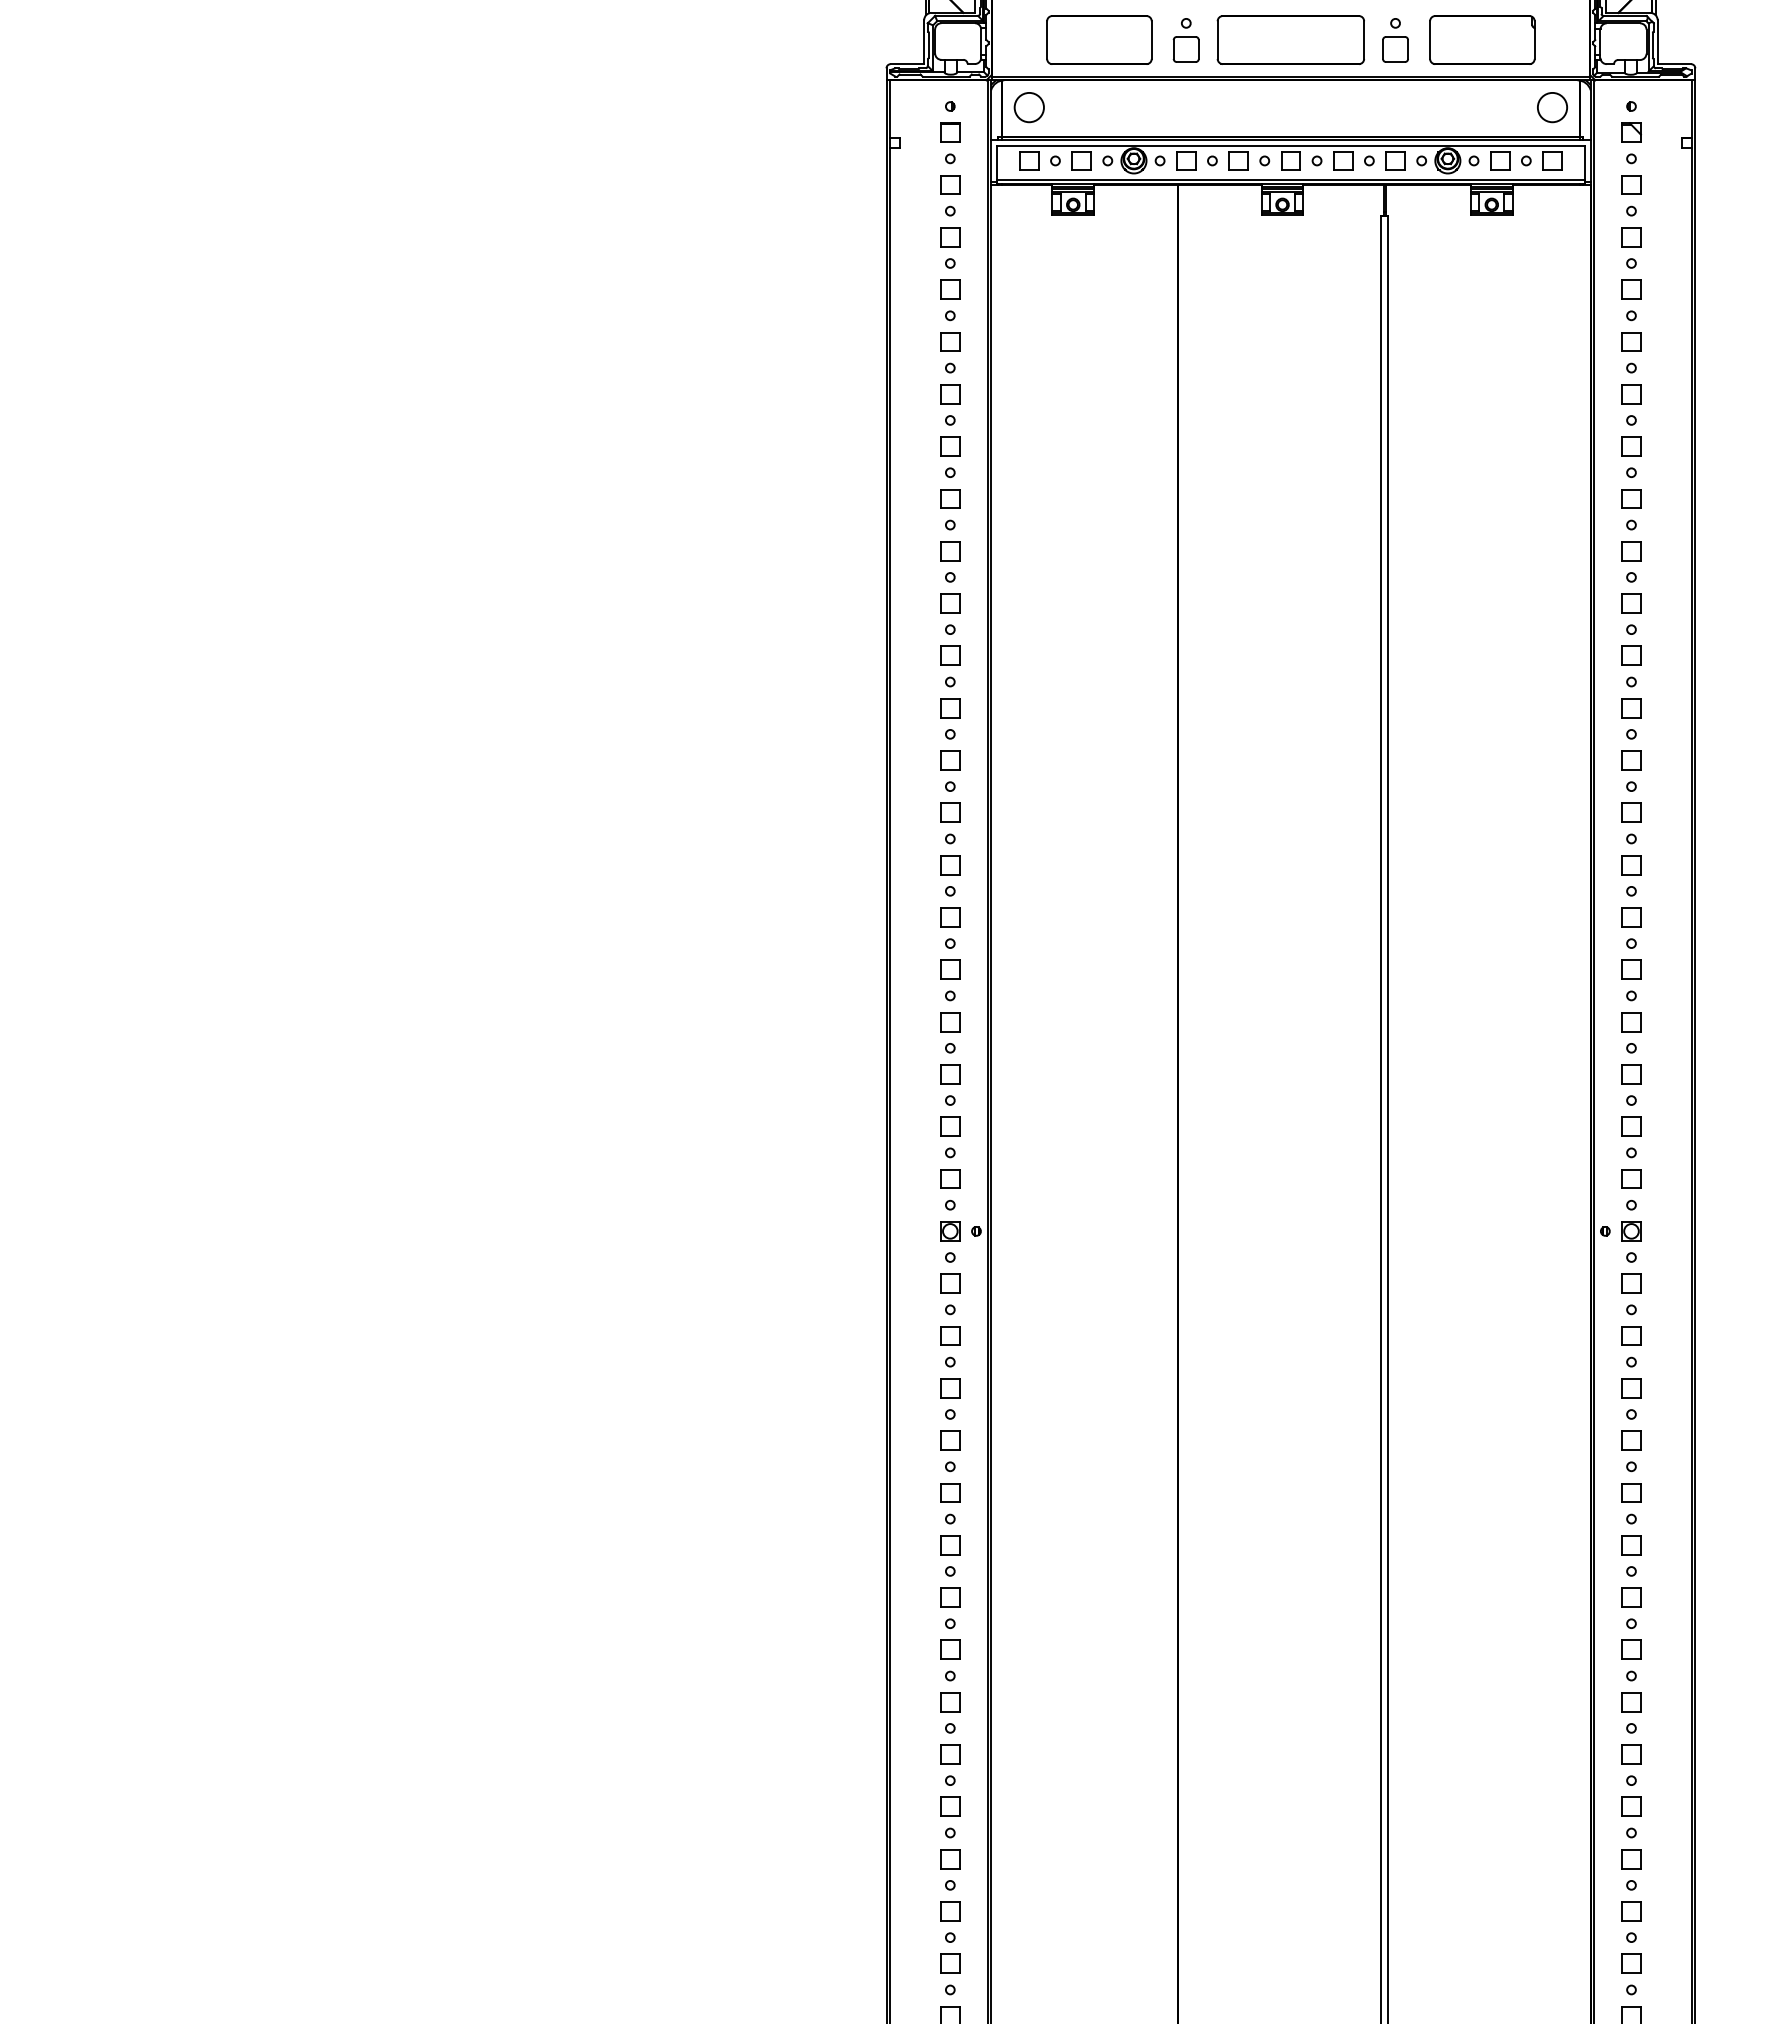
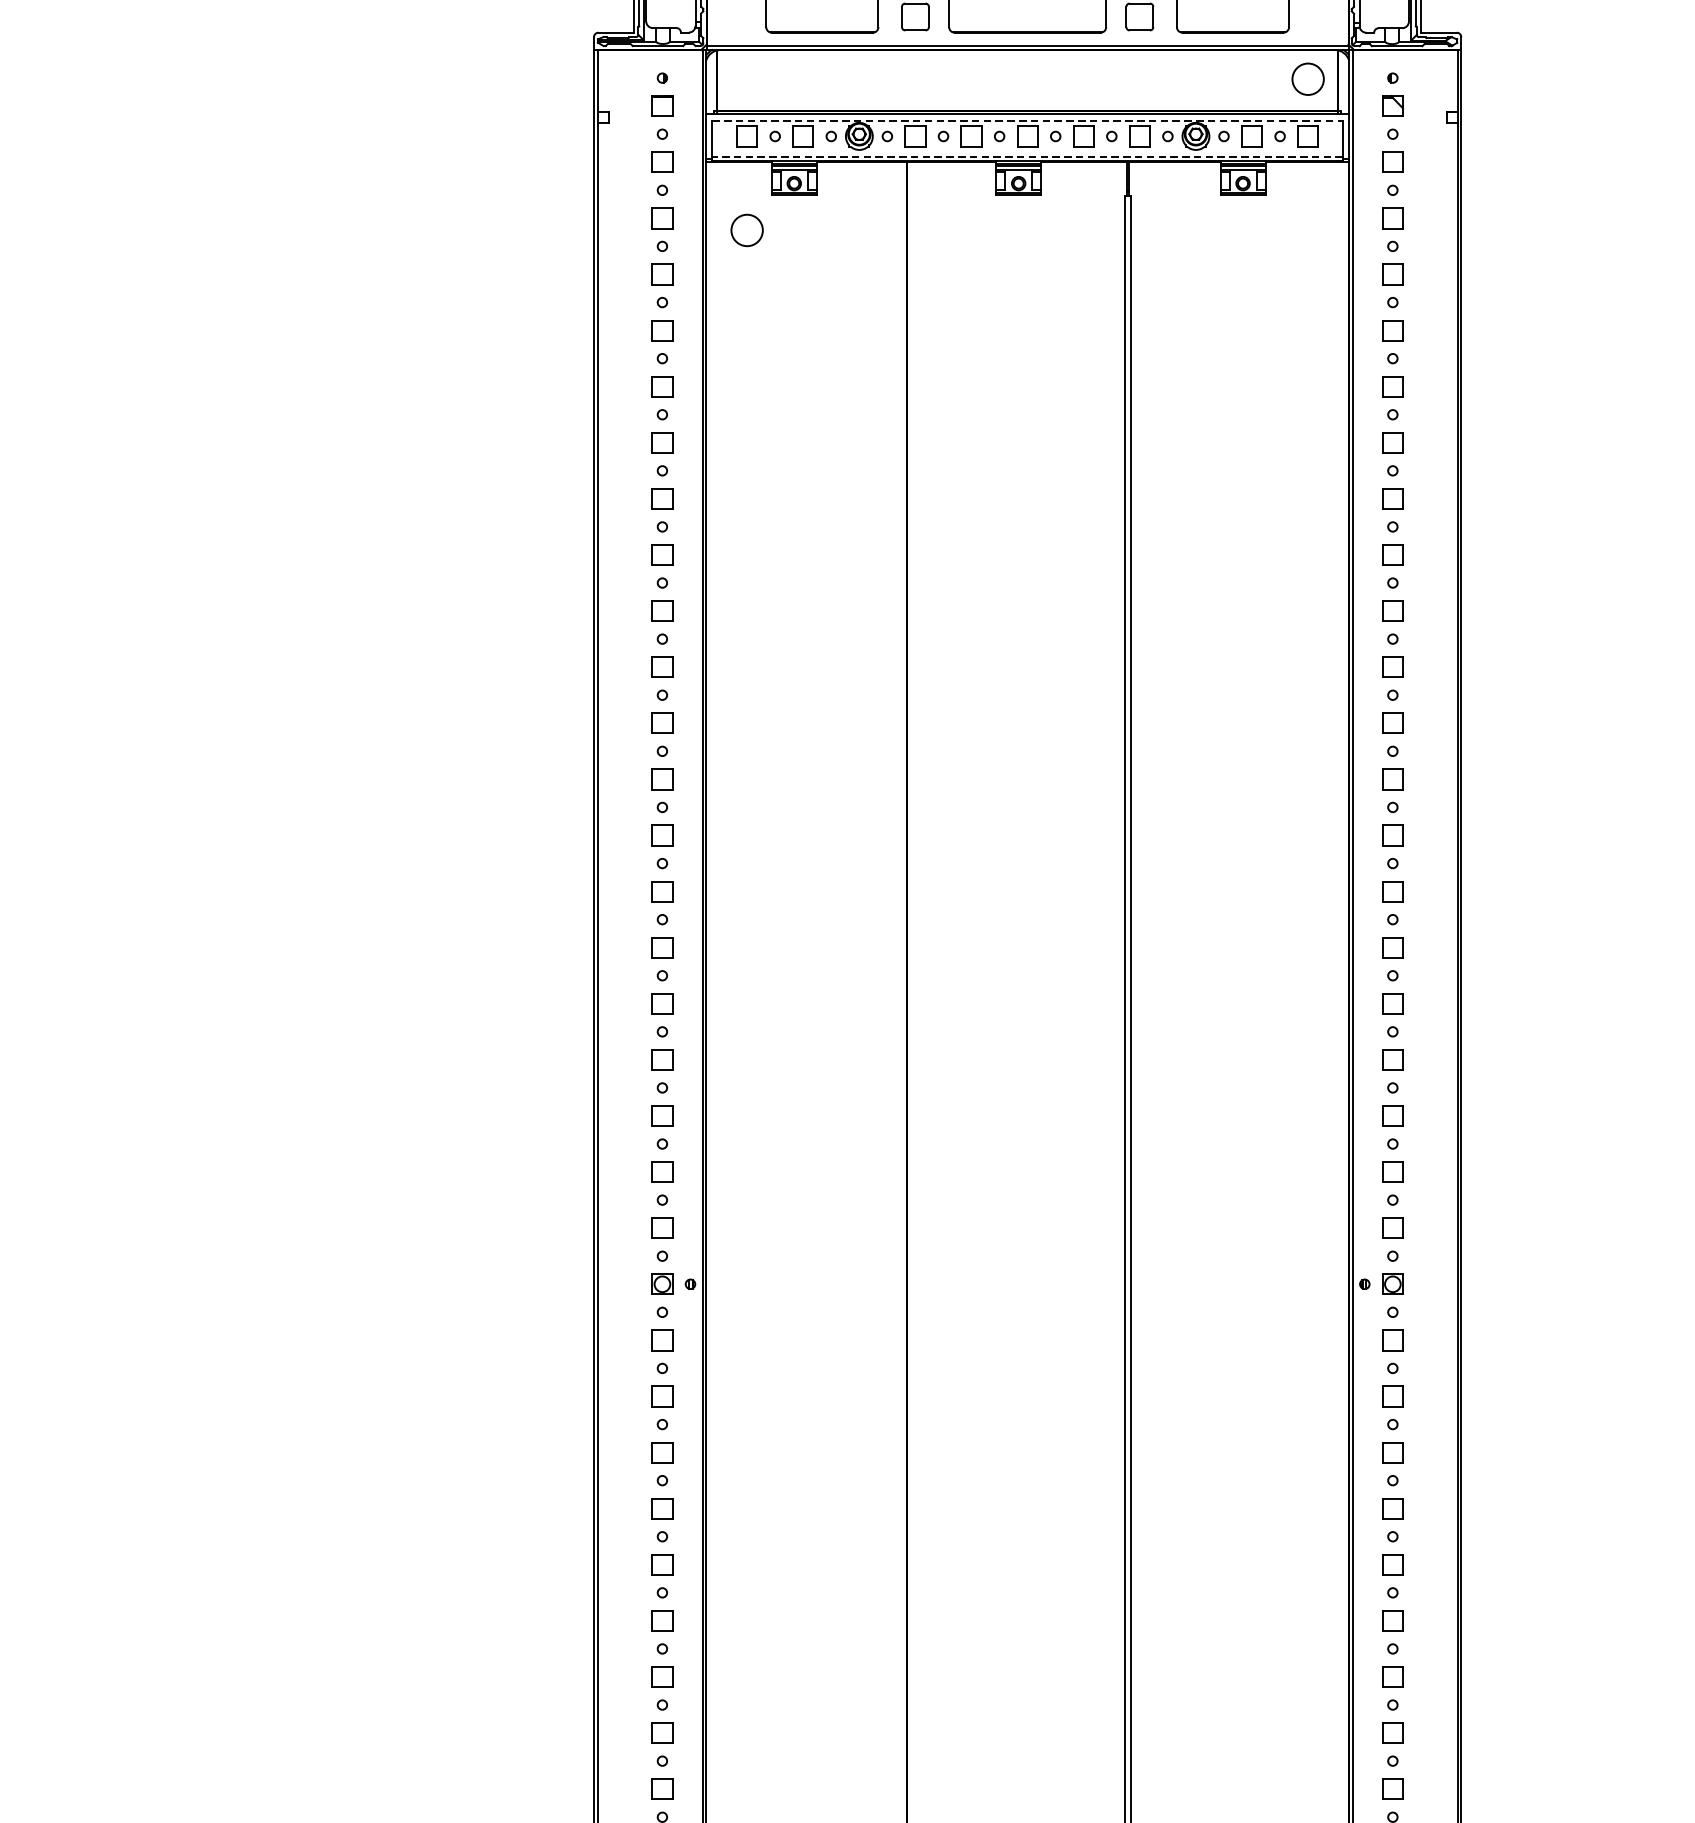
circle: (1028, 107) -> (746, 230), moved
line: (1291, 146) -> (1028, 121), solid -> dashed
line: (1290, 179) -> (1027, 156), solid -> dashed

